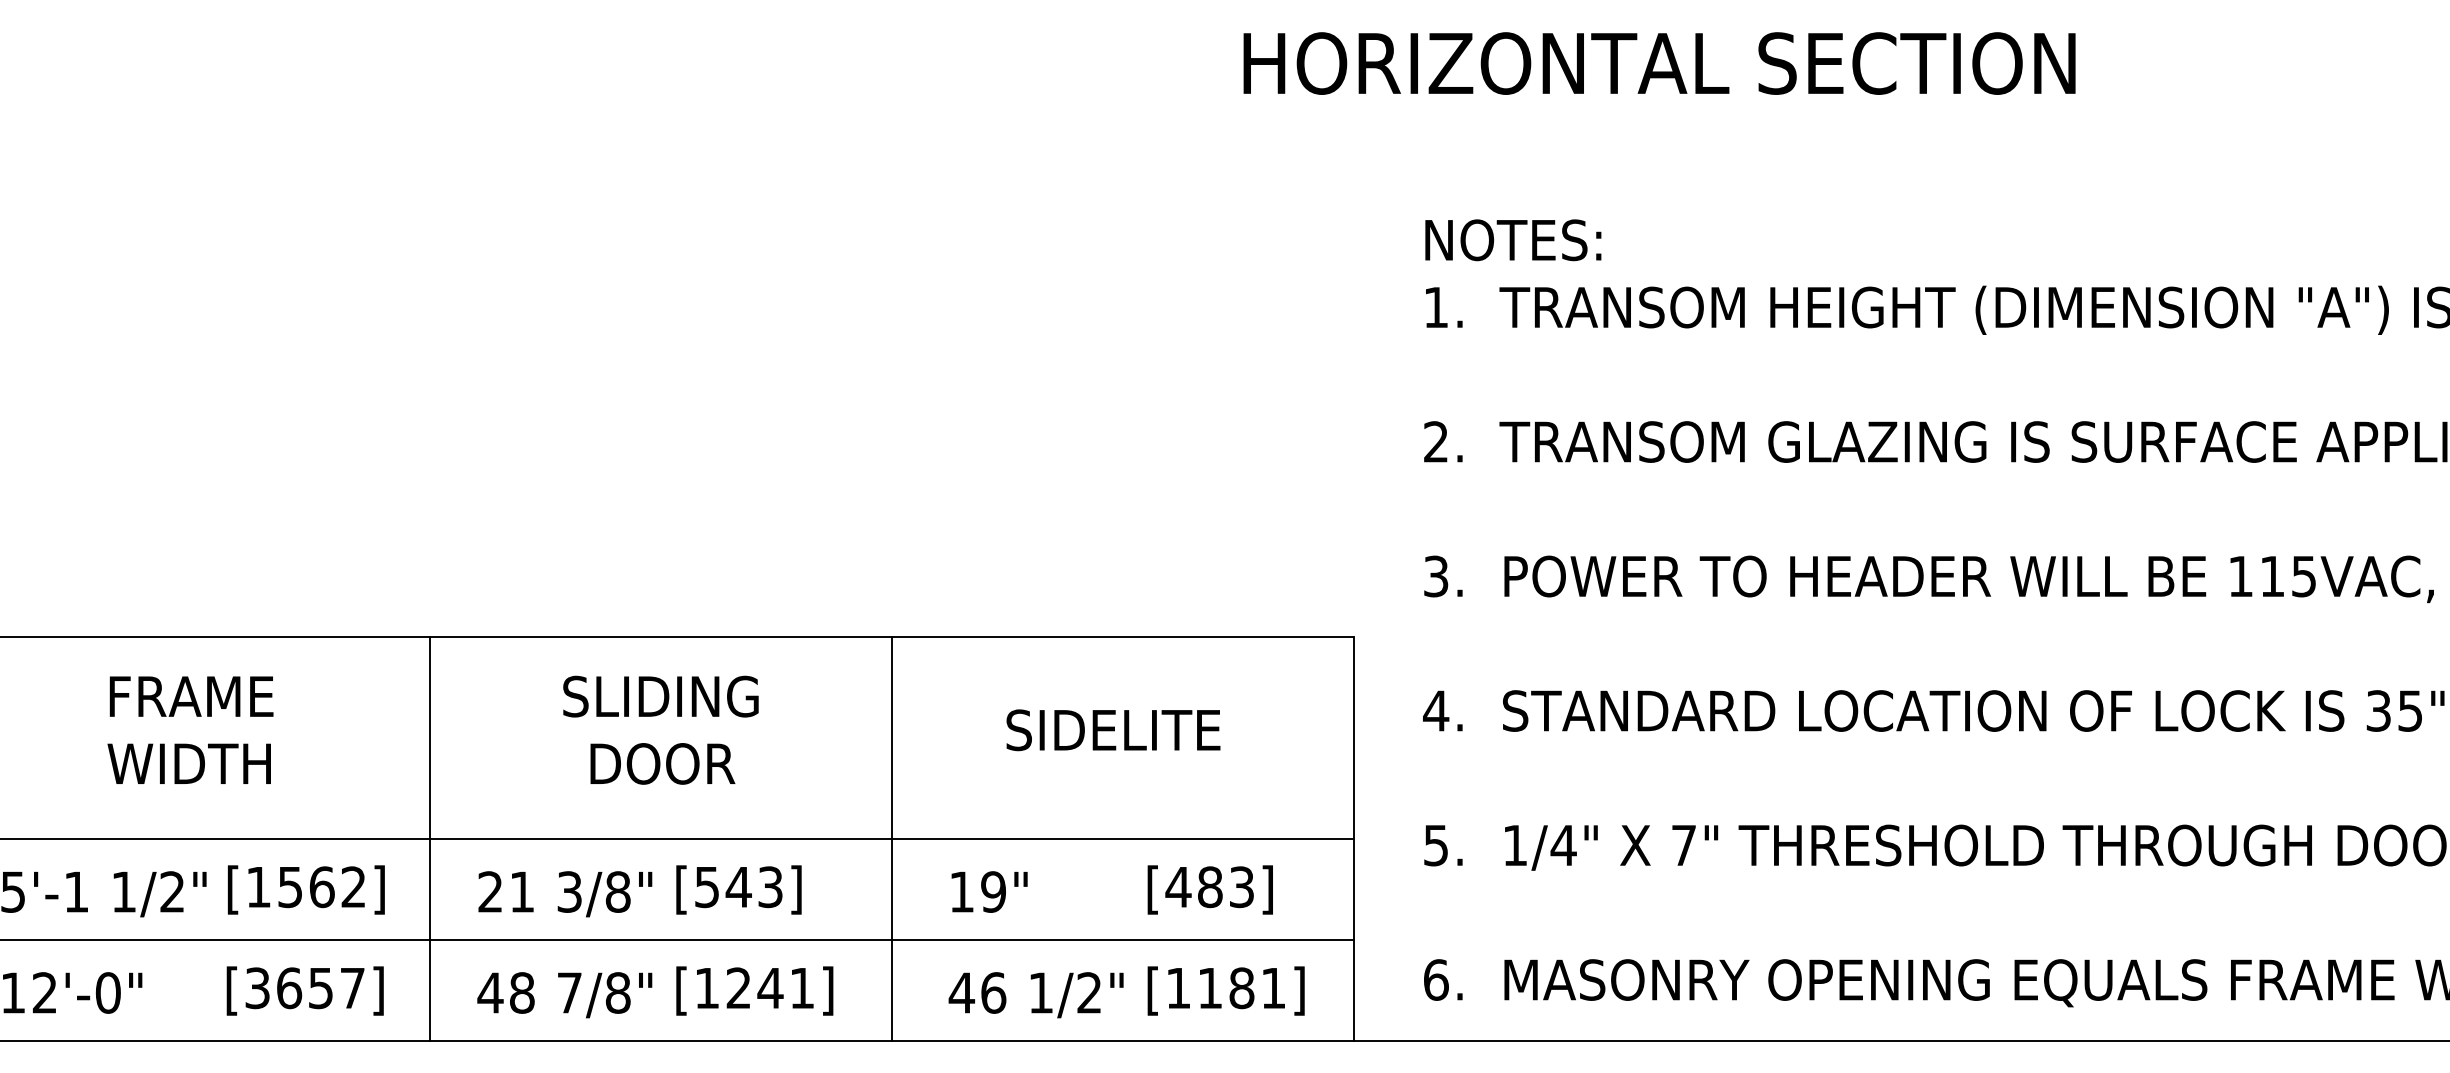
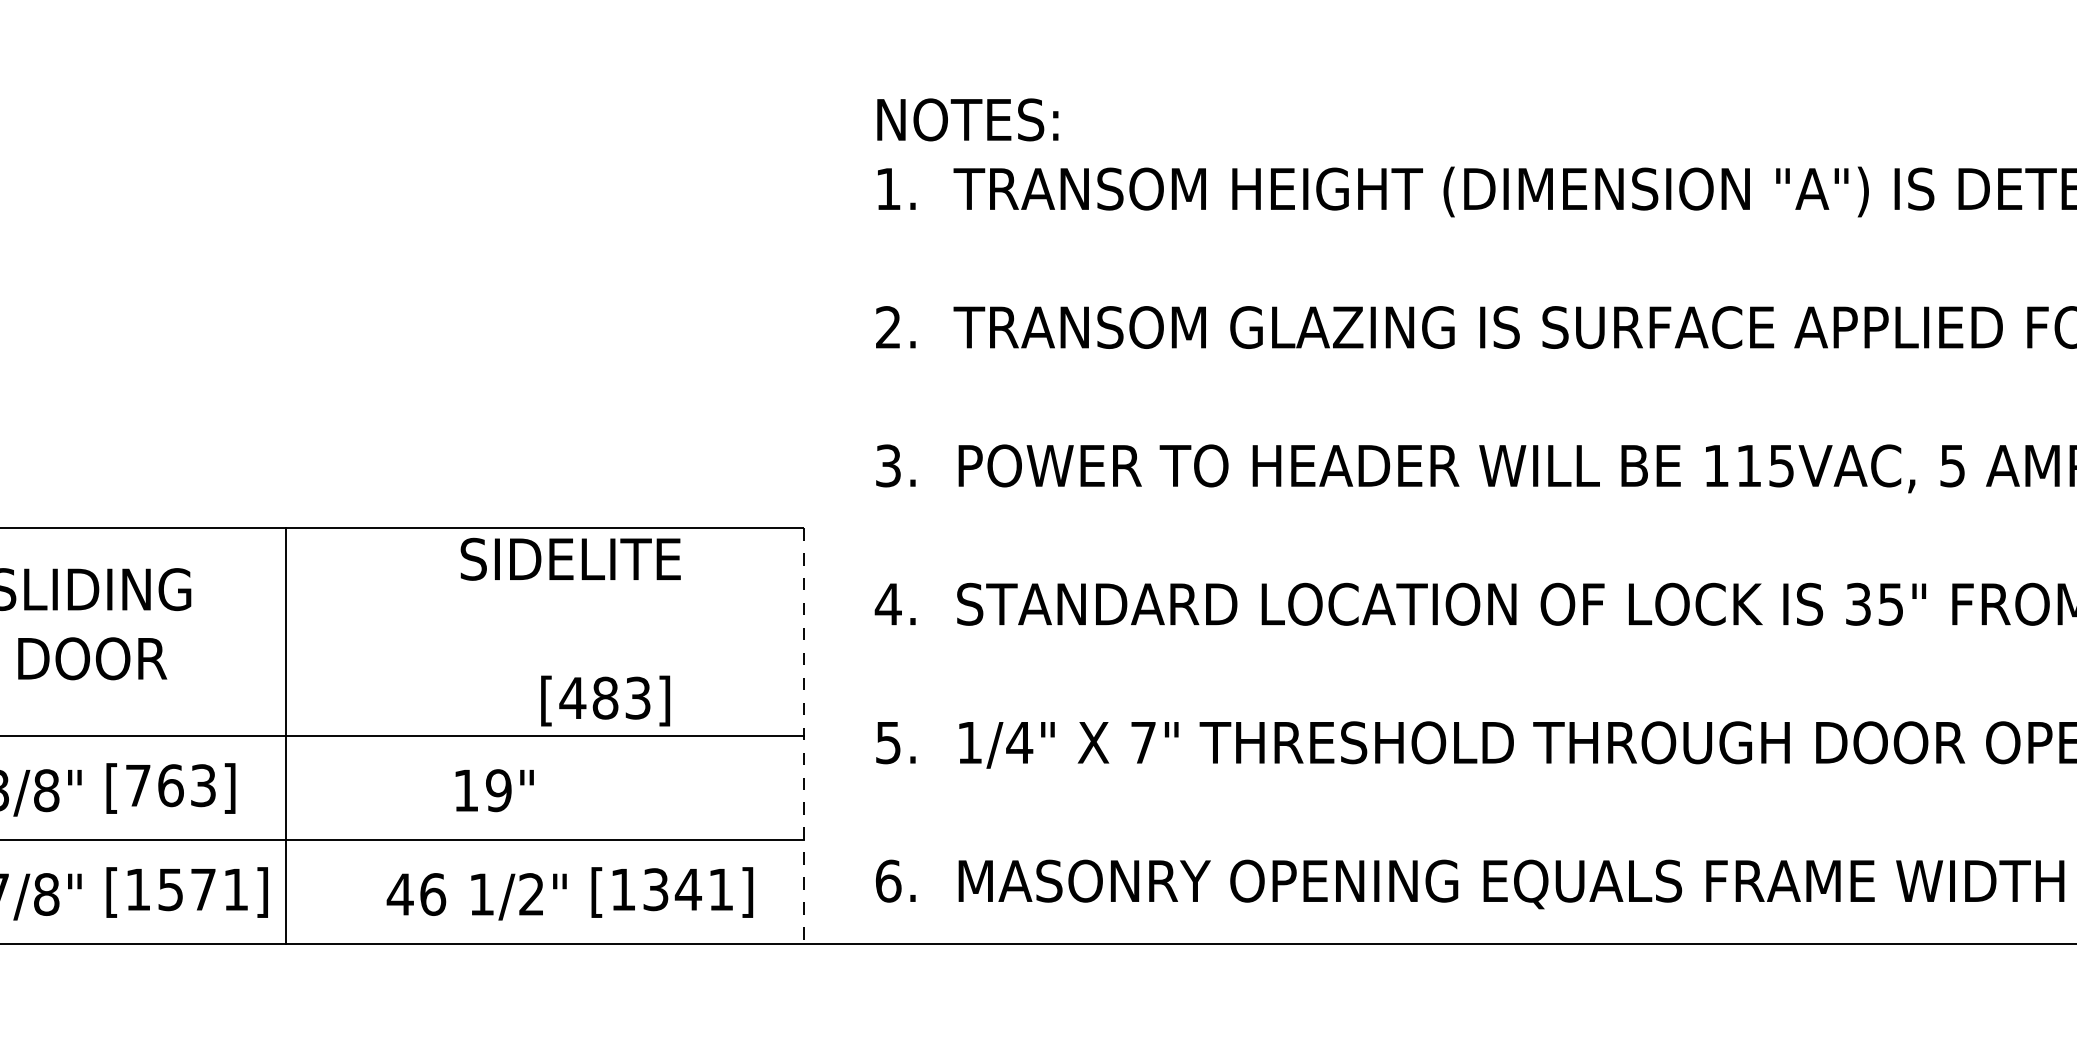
text: (1113, 730) -> (570, 559), moved
line: (892, 838) -> (285, 735), moved
line: (1354, 838) -> (804, 735), solid -> dashed
text: (723, 887) -> (155, 785), [543] -> [763]
text: (1209, 889) -> (604, 700), moved
text: (989, 891) -> (494, 790), moved
text: (754, 988) -> (186, 889), [1241] -> [1571]
text: (1226, 988) -> (672, 889), [1181] -> [1341]

